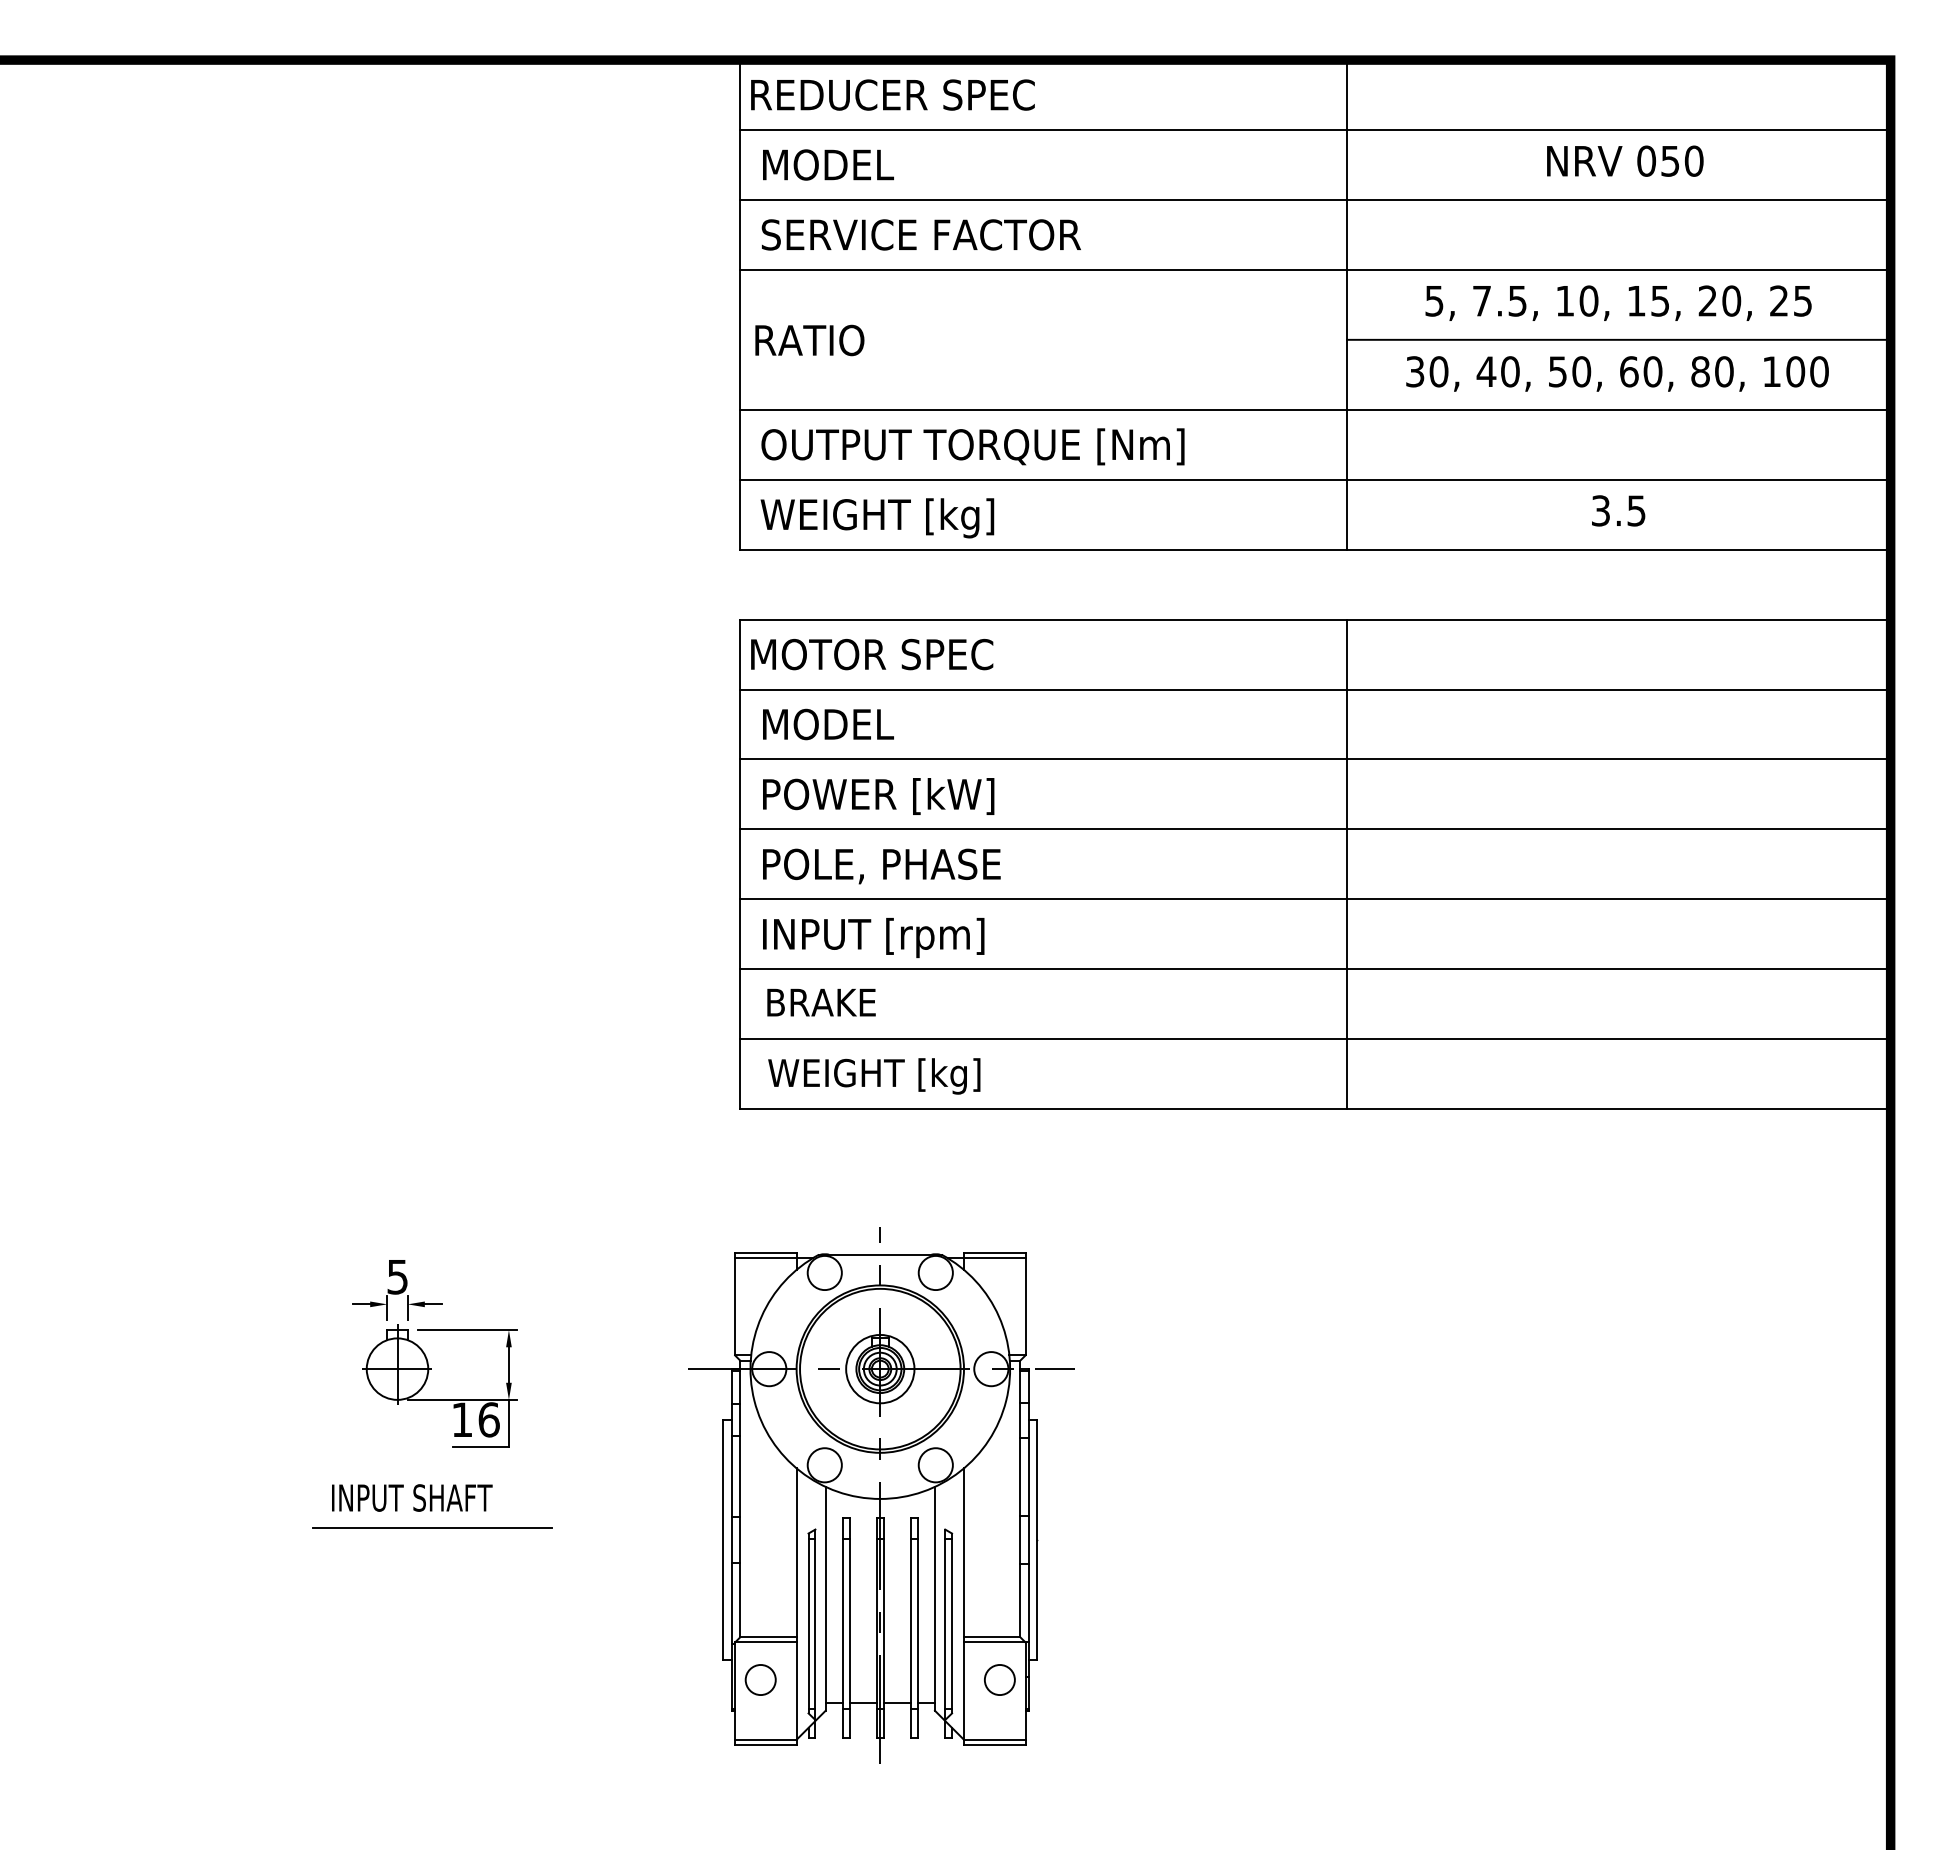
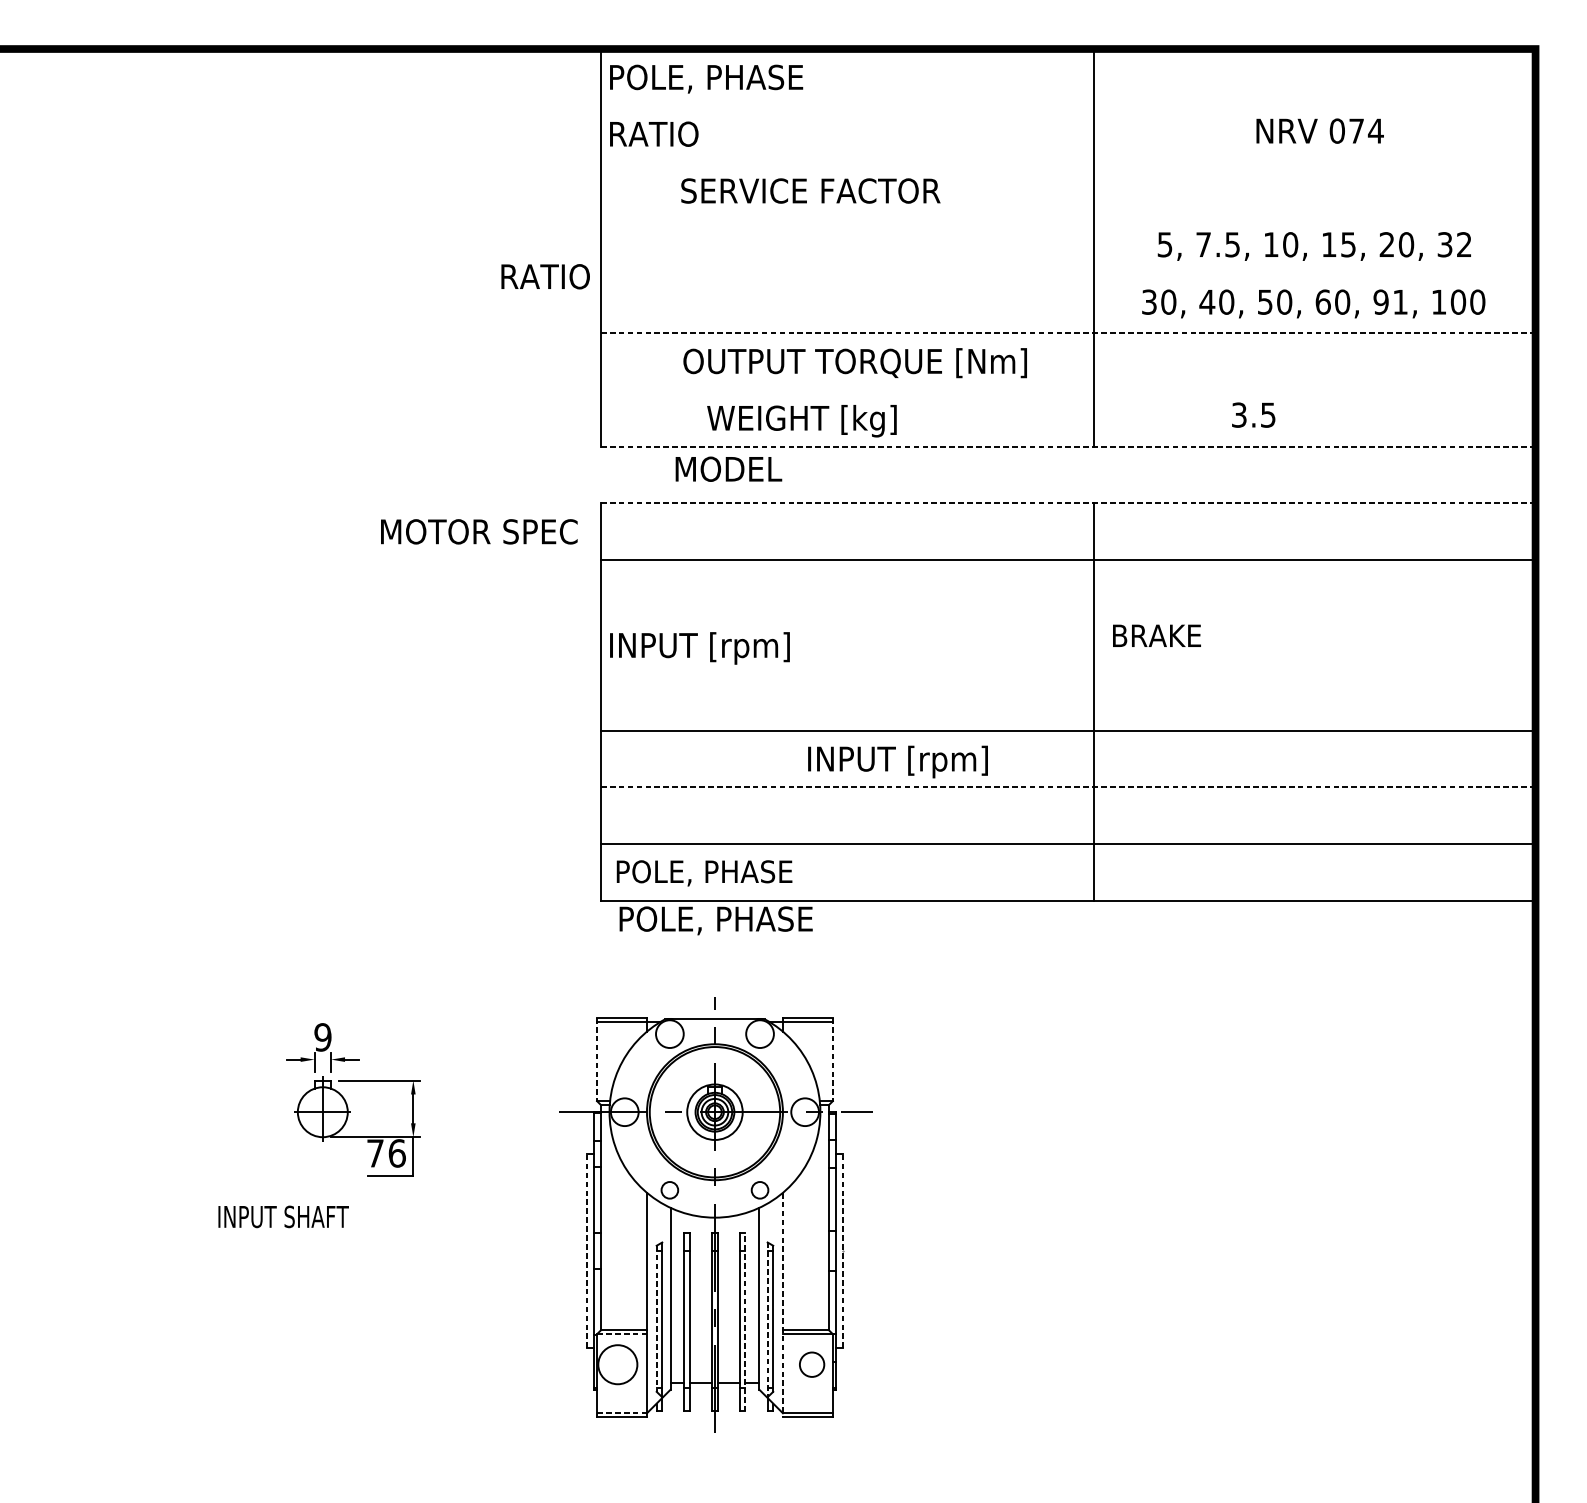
text: (894, 96) -> (726, 78), REDUCER SPEC -> POLE, PHASE
line: (1314, 130) -> (1067, 106), removed
text: (1682, 160) -> (1366, 130), 050 -> 074
text: (822, 164) -> (668, 133), MODEL -> RATIO
line: (1314, 199) -> (1067, 162), removed
text: (920, 234) -> (810, 190), moved
line: (1314, 269) -> (1067, 219), removed
text: (1790, 300) -> (1454, 244), 25 -> 32
line: (1618, 339) -> (1314, 275), removed
text: (809, 340) -> (545, 276), moved
text: (1712, 371) -> (1390, 301), 80, -> 91,
line: (1315, 409) -> (1068, 332), solid -> dashed
text: (972, 446) -> (854, 362), moved
line: (1314, 479) -> (1067, 389), removed
text: (1618, 510) -> (1253, 414), moved
text: (877, 518) -> (802, 421), moved
line: (1315, 549) -> (1068, 446), solid -> dashed
line: (1315, 619) -> (1068, 503), solid -> dashed
text: (872, 654) -> (479, 531), moved
text: (828, 724) -> (728, 469), moved
line: (1314, 759) -> (1067, 617), removed
text: (872, 798) -> (708, 648), POWER [kW] -> INPUT [rpm]
line: (1314, 829) -> (1067, 673), removed
text: (881, 866) -> (715, 920), moved
text: (873, 938) -> (897, 762), moved
line: (1315, 969) -> (1068, 787), solid -> dashed
text: (821, 1002) -> (1156, 635), moved
text: (869, 1076) -> (706, 874), WEIGHT [kg] -> POLE, PHASE
text: (397, 1276) -> (322, 1036), 5 -> 9
line: (735, 1304) -> (597, 1059), solid -> dashed
line: (1025, 1304) -> (832, 1059), solid -> dashed
text: (462, 1419) -> (375, 1153), 16 -> 76
circle: (824, 1465) -> (669, 1190), size x0.6
circle: (935, 1465) -> (759, 1190), size x0.6
text: (412, 1497) -> (283, 1216), moved
line: (431, 1528) -> (350, 1241), removed
line: (723, 1539) -> (587, 1250), solid -> dashed
line: (1037, 1539) -> (842, 1250), solid -> dashed
line: (964, 1607) -> (783, 1305), solid -> dashed
line: (808, 1623) -> (656, 1318), solid -> dashed
line: (945, 1625) -> (767, 1320), solid -> dashed
line: (917, 1627) -> (745, 1322), solid -> dashed
line: (765, 1642) -> (621, 1334), solid -> dashed
circle: (760, 1680) -> (617, 1365), size x1.6
line: (765, 1739) -> (621, 1413), solid -> dashed

